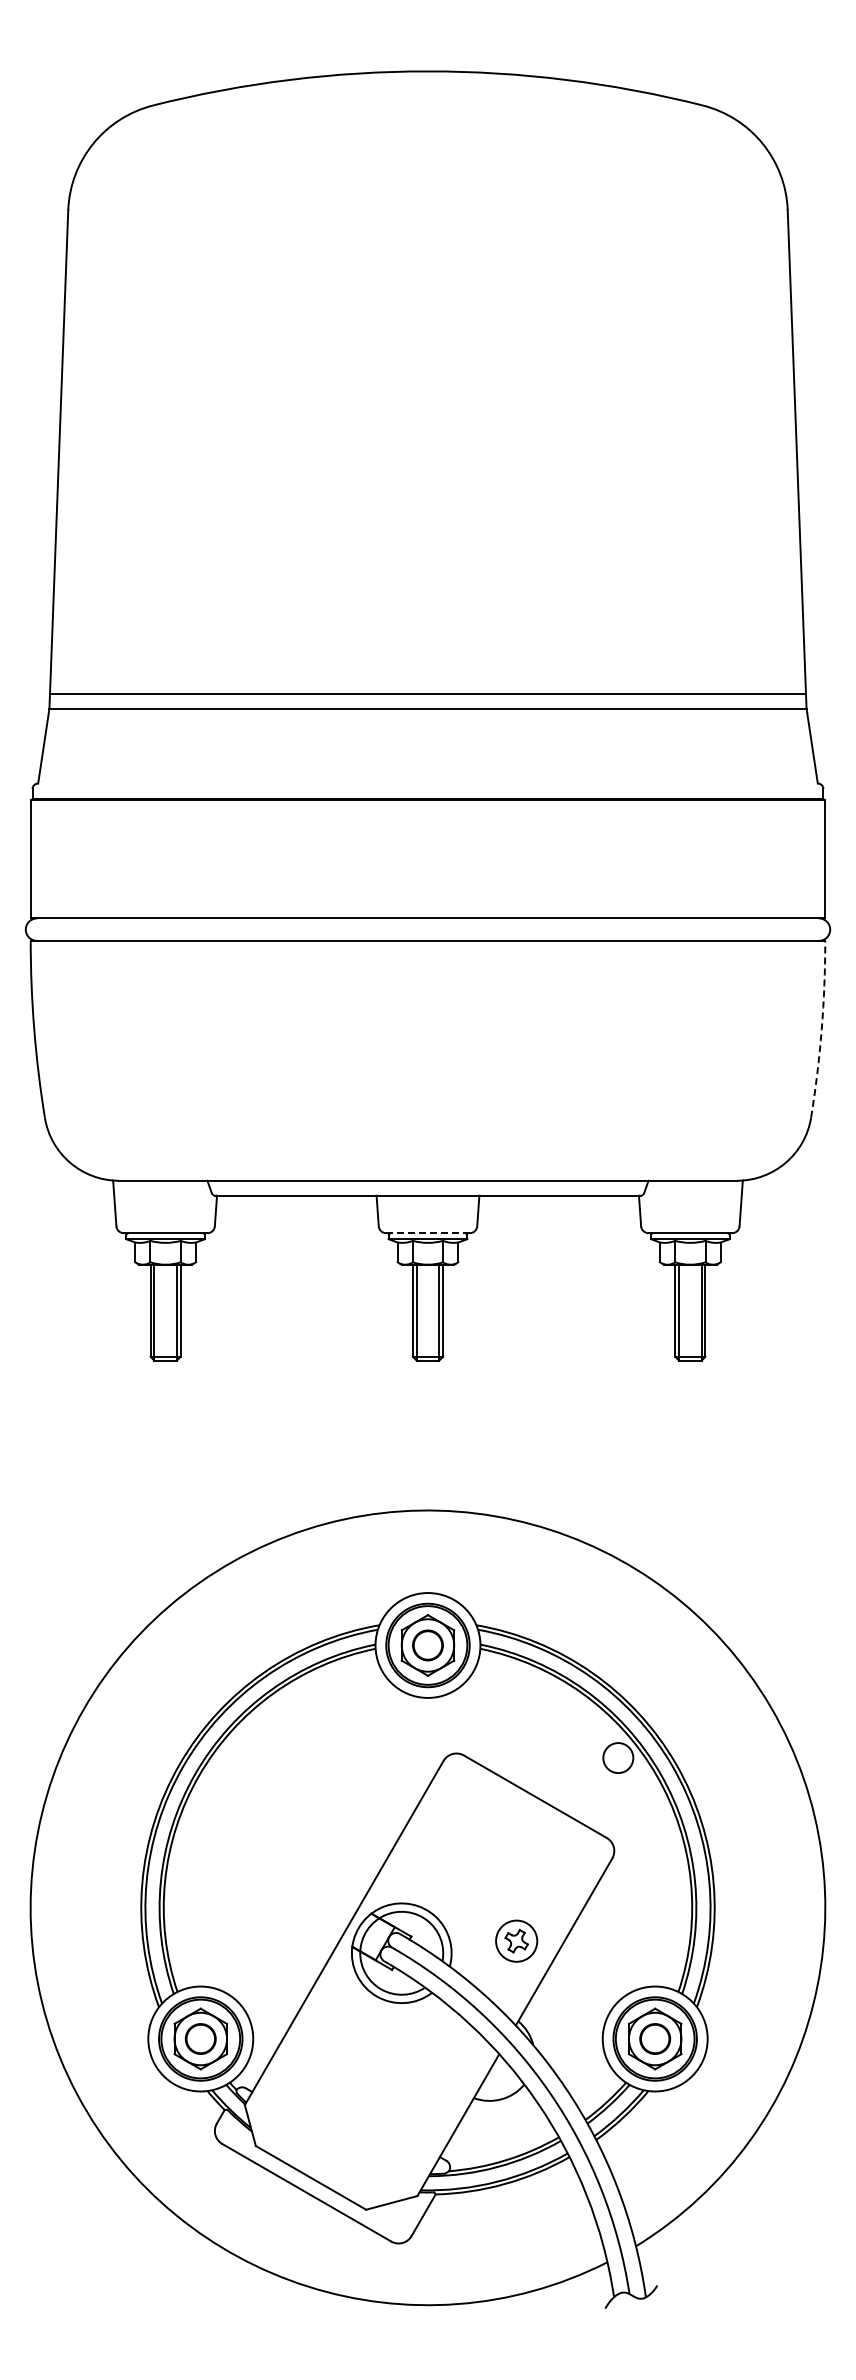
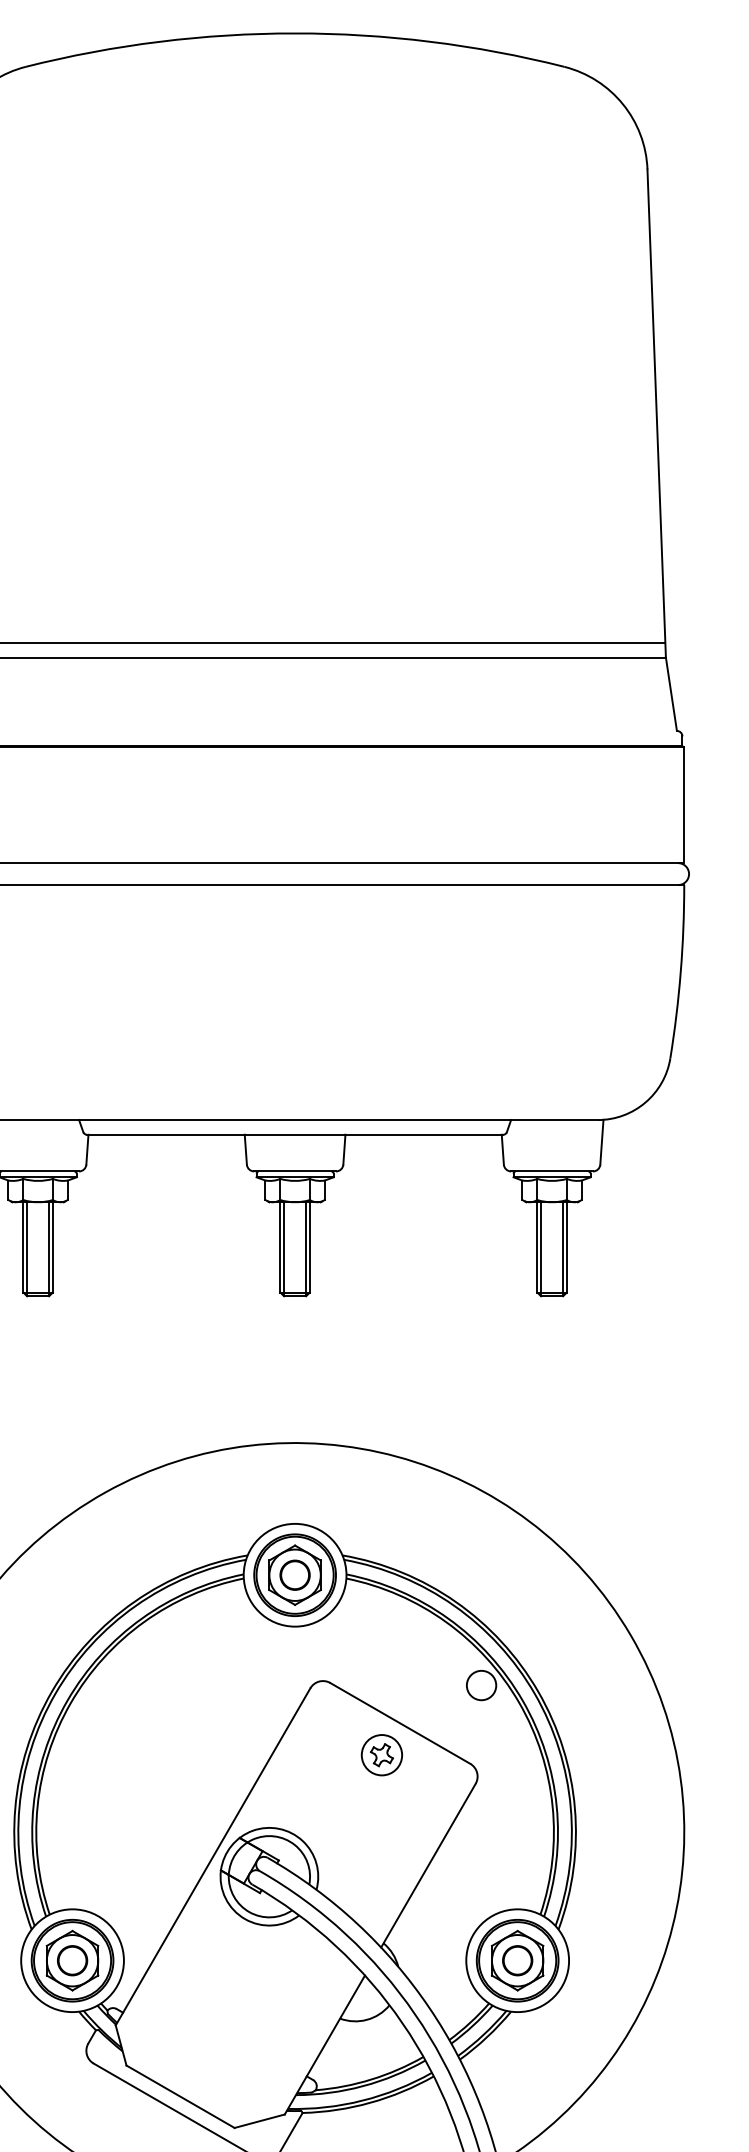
arc: (821, 1029) -> (680, 971), dashed -> solid
line: (428, 1233) -> (295, 1171), dashed -> solid
part: (516, 1940) -> (381, 1754), moved

